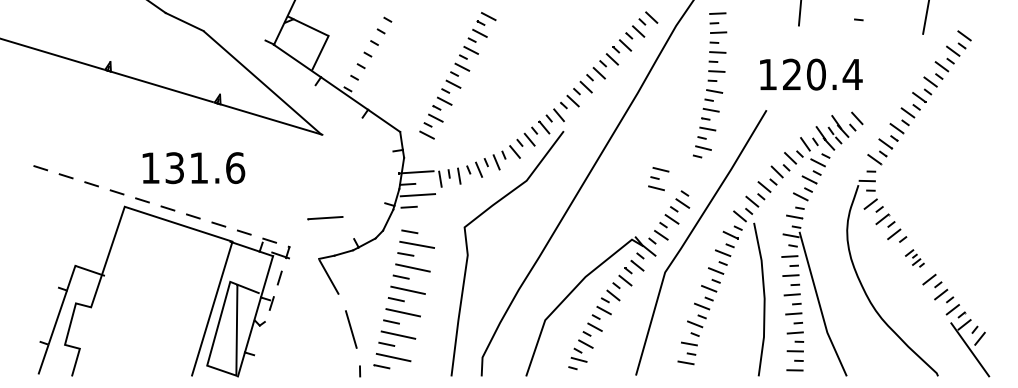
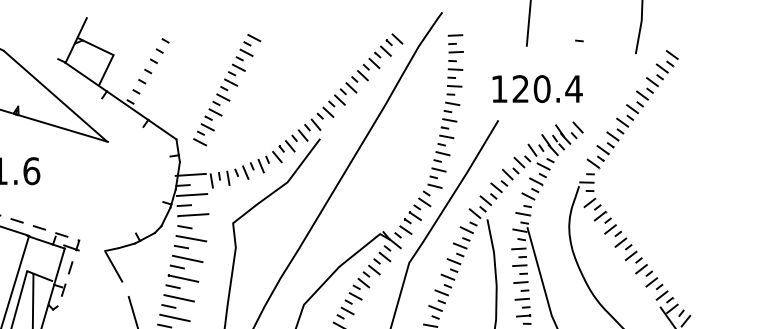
part: (658, 179) -> (436, 178), moved
line: (325, 218) -> (193, 215), moved
part: (914, 258) -> (628, 250), size x1.67

